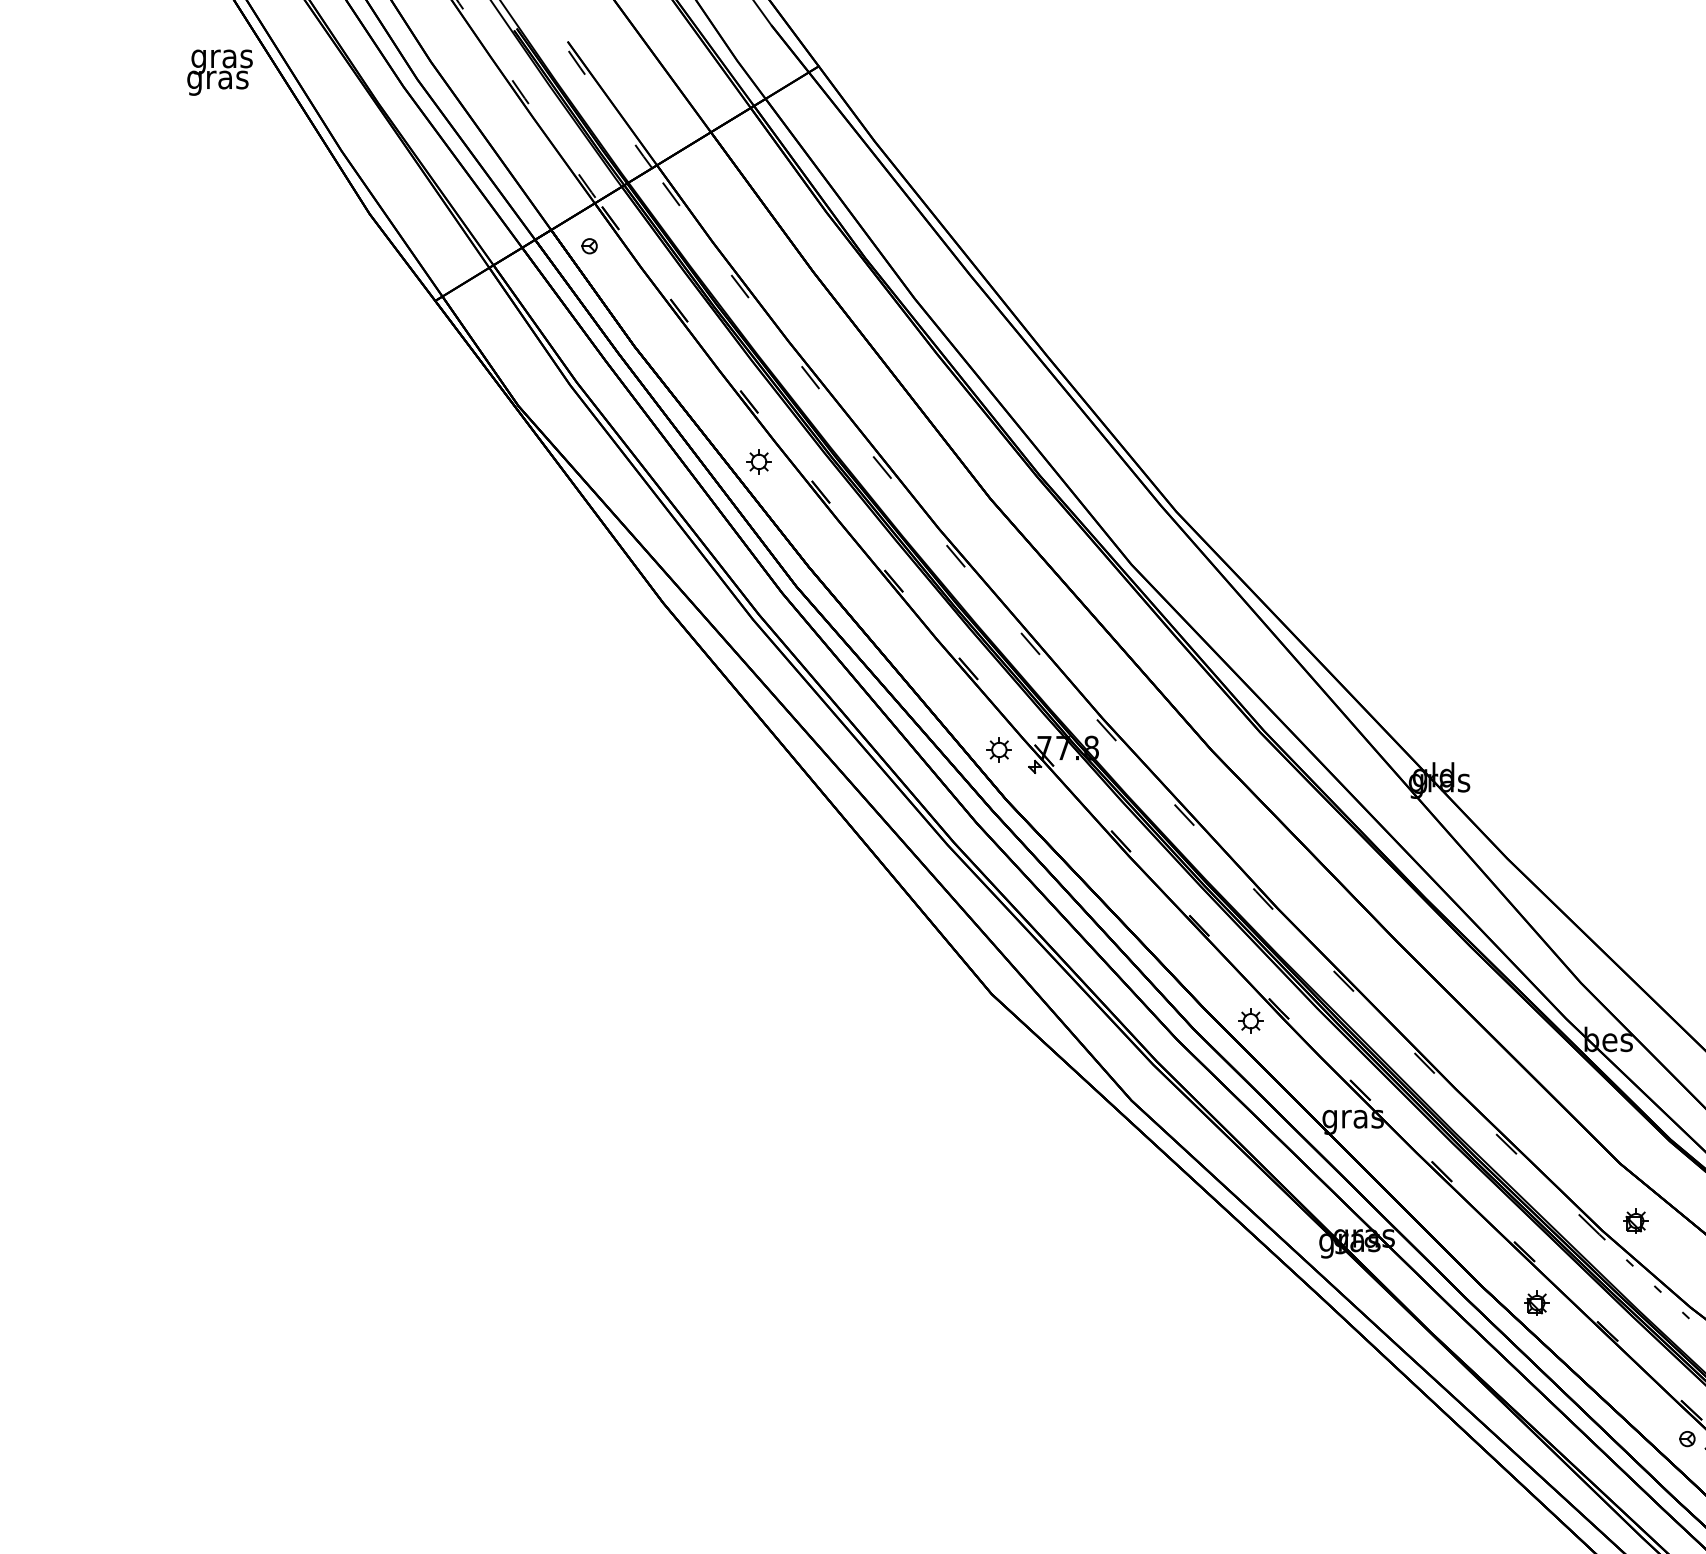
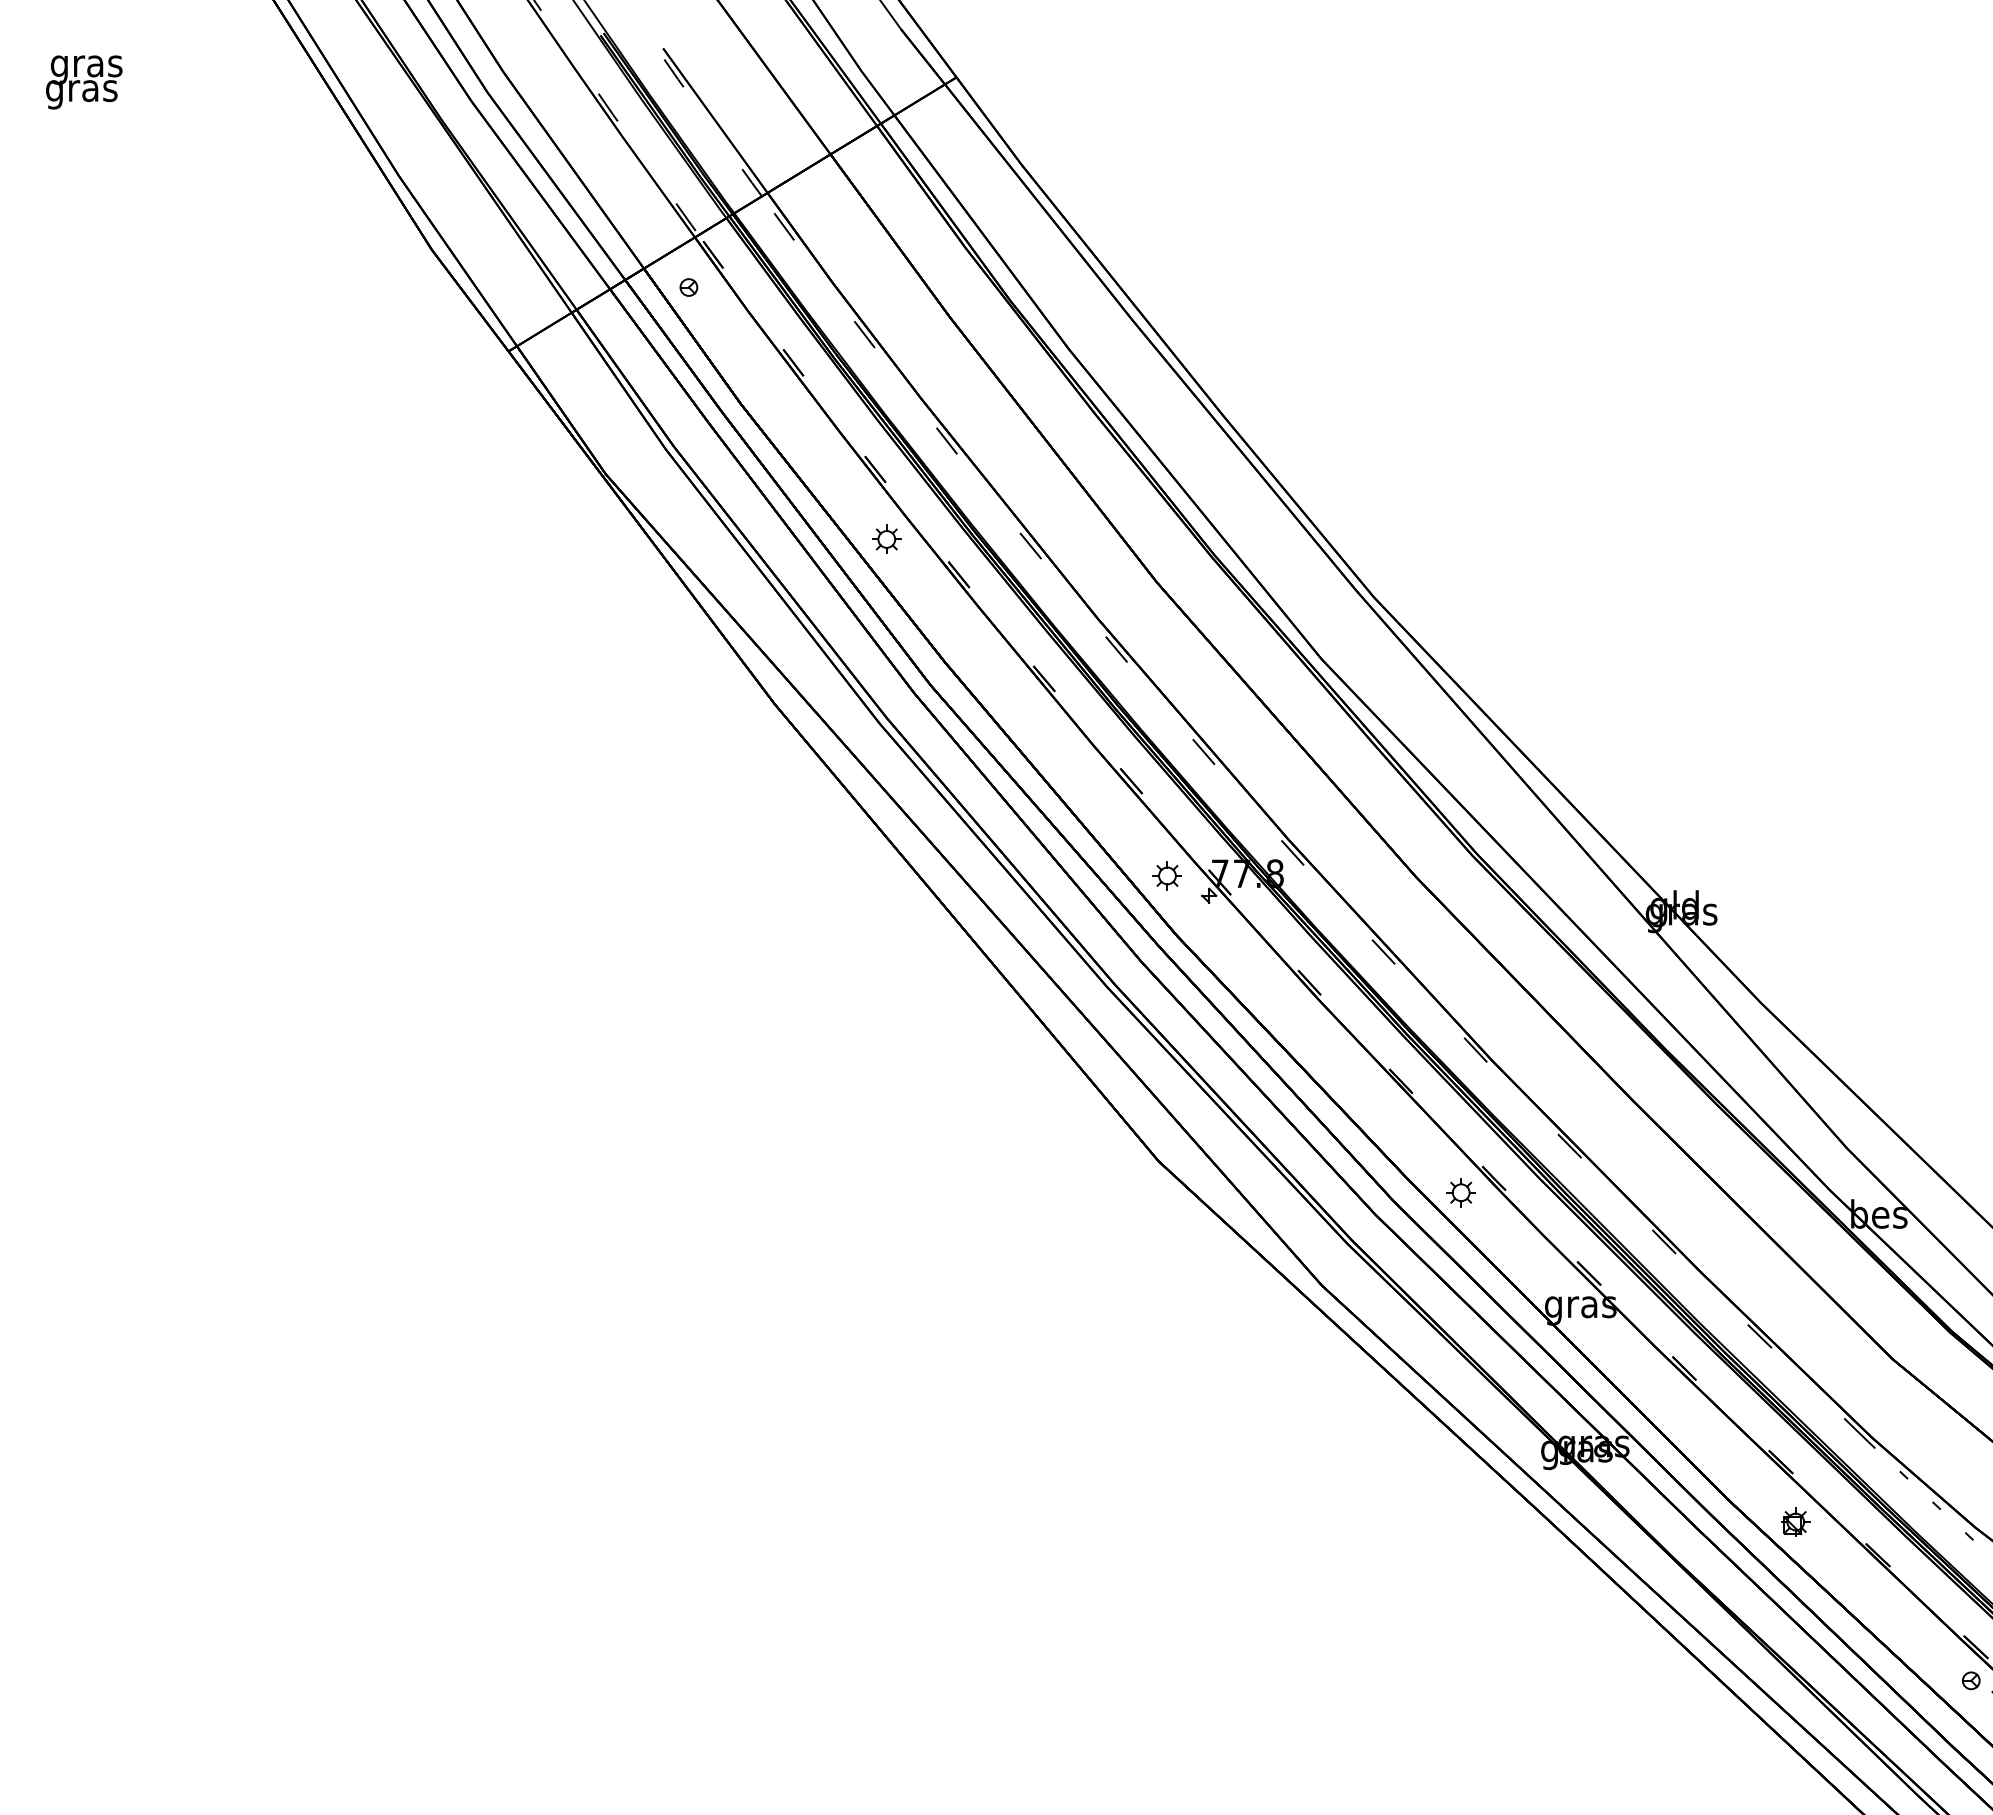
text: (219, 72) -> (83, 82), moved
part: (1635, 1220) -> (1910, 1425), removed

